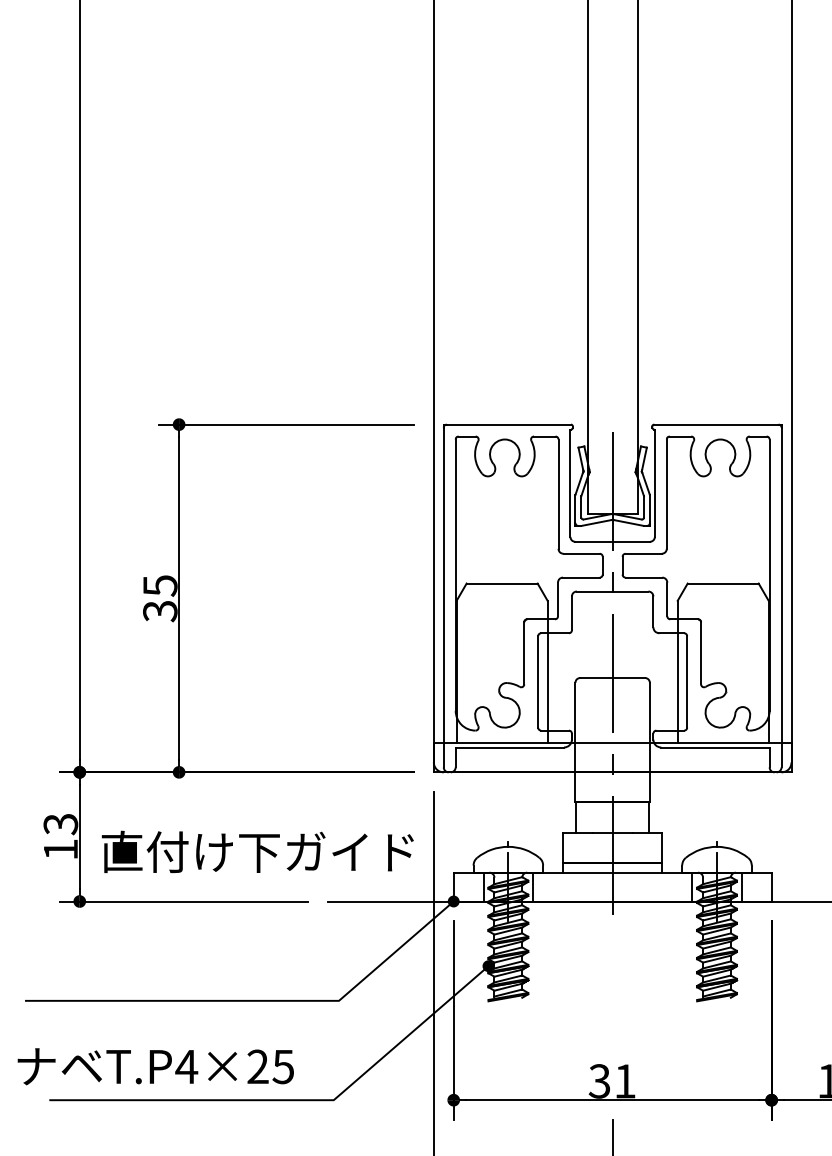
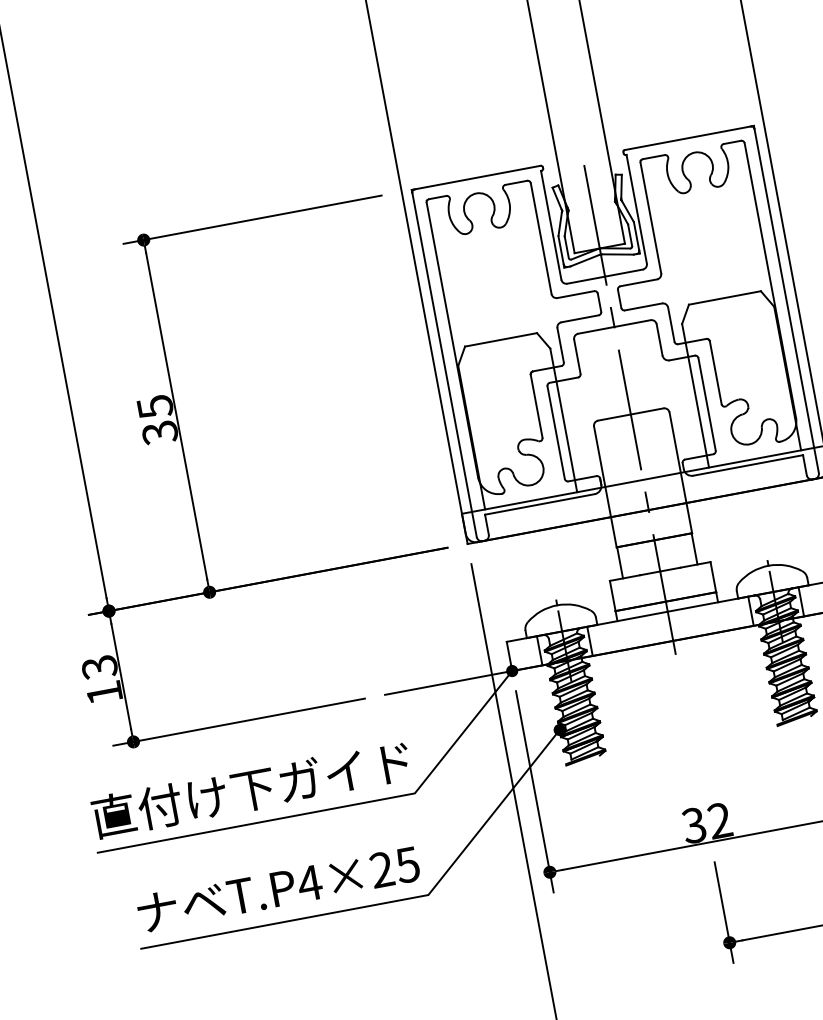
text: (257, 851) -> (251, 789), moved
text: (155, 1066) -> (278, 888), moved
text: (624, 1081) -> (719, 820), 31 -> 32

